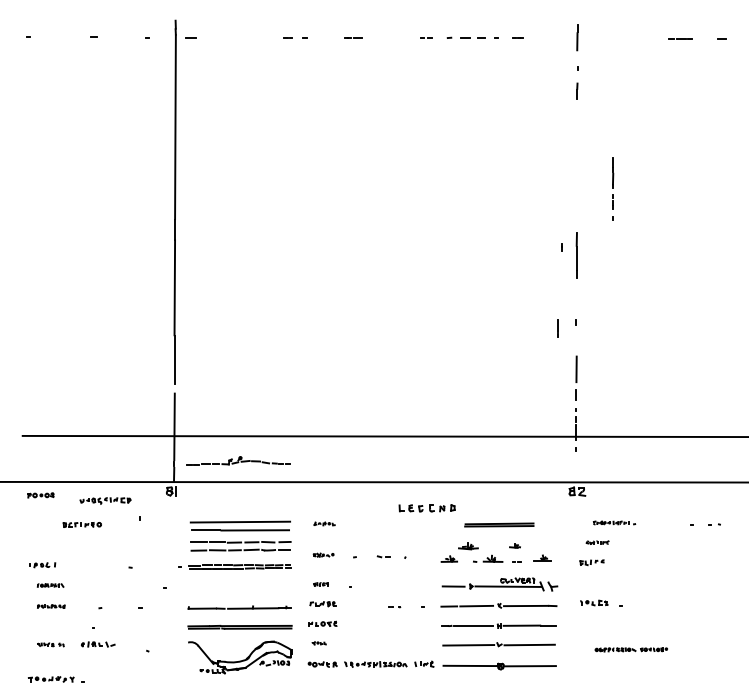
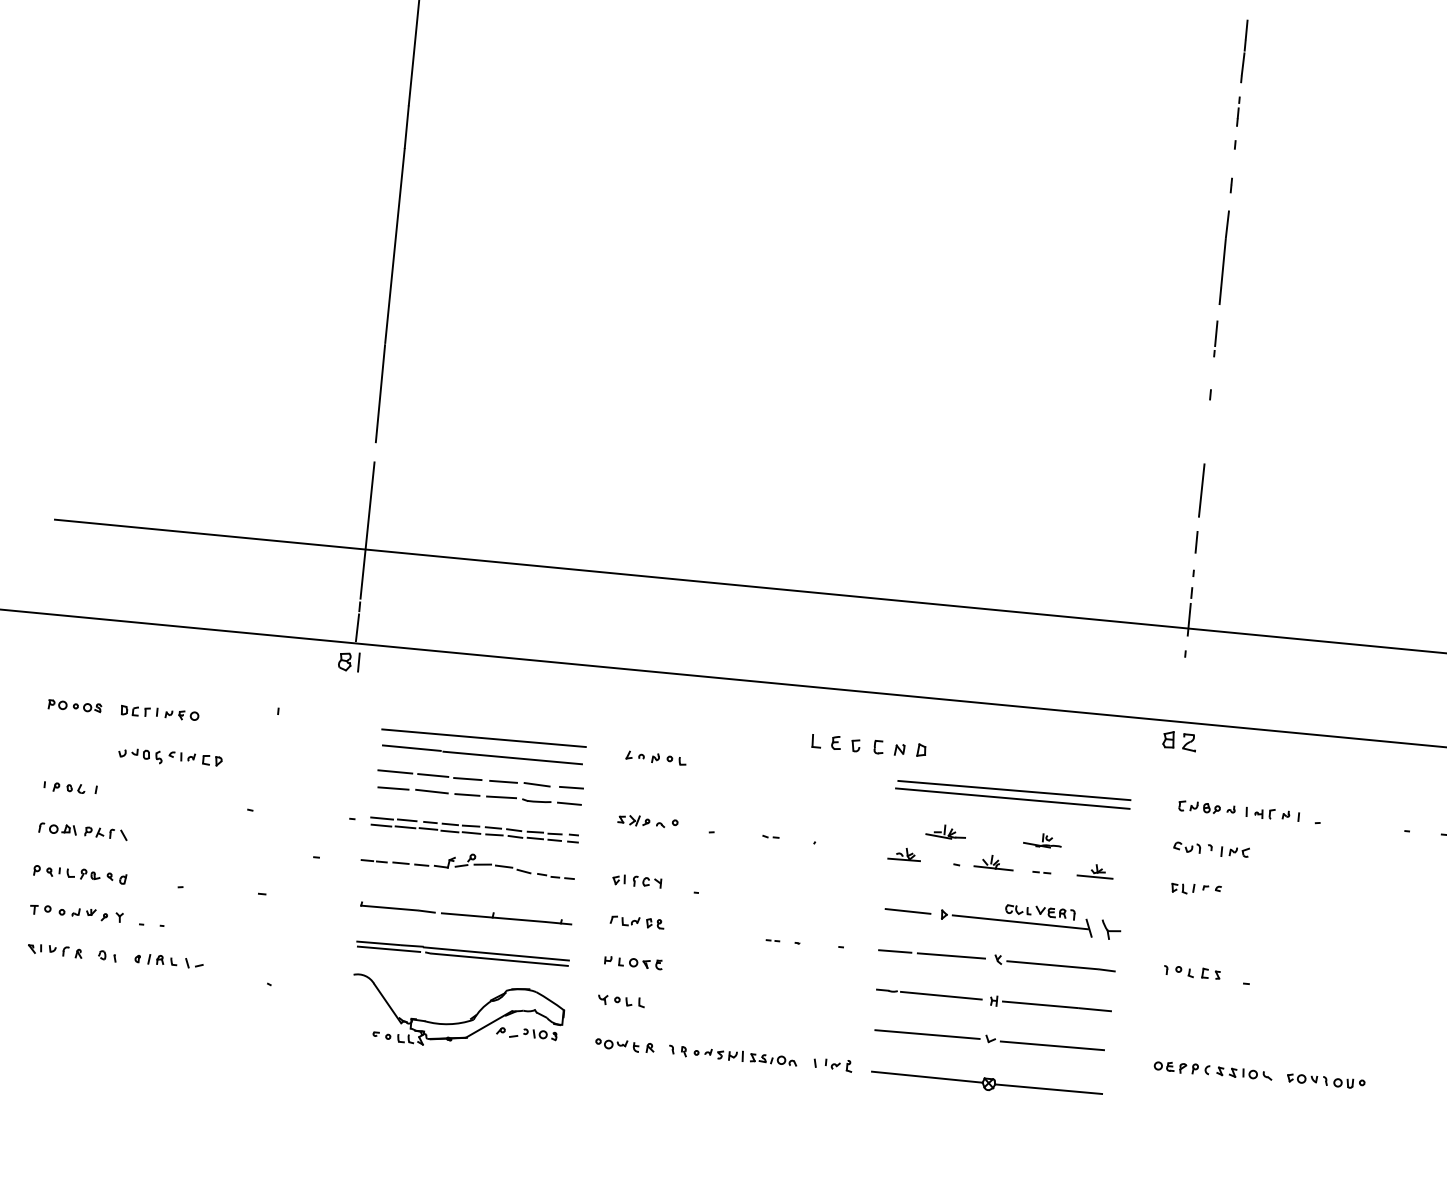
part: (613, 188) -> (1242, 83), moved
part: (561, 247) -> (1230, 185), moved
line: (557, 328) -> (1213, 339), moved
part: (238, 460) -> (468, 861), moved
part: (40, 495) -> (74, 706), moved
part: (105, 500) -> (170, 756), moved
part: (614, 522) -> (1249, 811), size x1.67
part: (324, 523) -> (655, 757), size x1.43
part: (499, 524) -> (1013, 793), size x1.67
part: (597, 542) -> (1211, 849), size x1.67
part: (514, 545) -> (1040, 839), size x1.67
part: (323, 555) -> (647, 822), size x1.43
part: (383, 556) -> (770, 836), size x0.62
part: (320, 584) -> (635, 881), size x1.67
part: (50, 585) -> (82, 831), size x1.67
part: (51, 606) -> (80, 874), size x1.67
part: (394, 607) -> (782, 942), size x1.43
part: (319, 643) -> (622, 1002), size x1.67
part: (50, 644) -> (71, 952), size x1.67
part: (631, 649) -> (1259, 1074), size x1.43
part: (55, 679) -> (85, 914), moved

